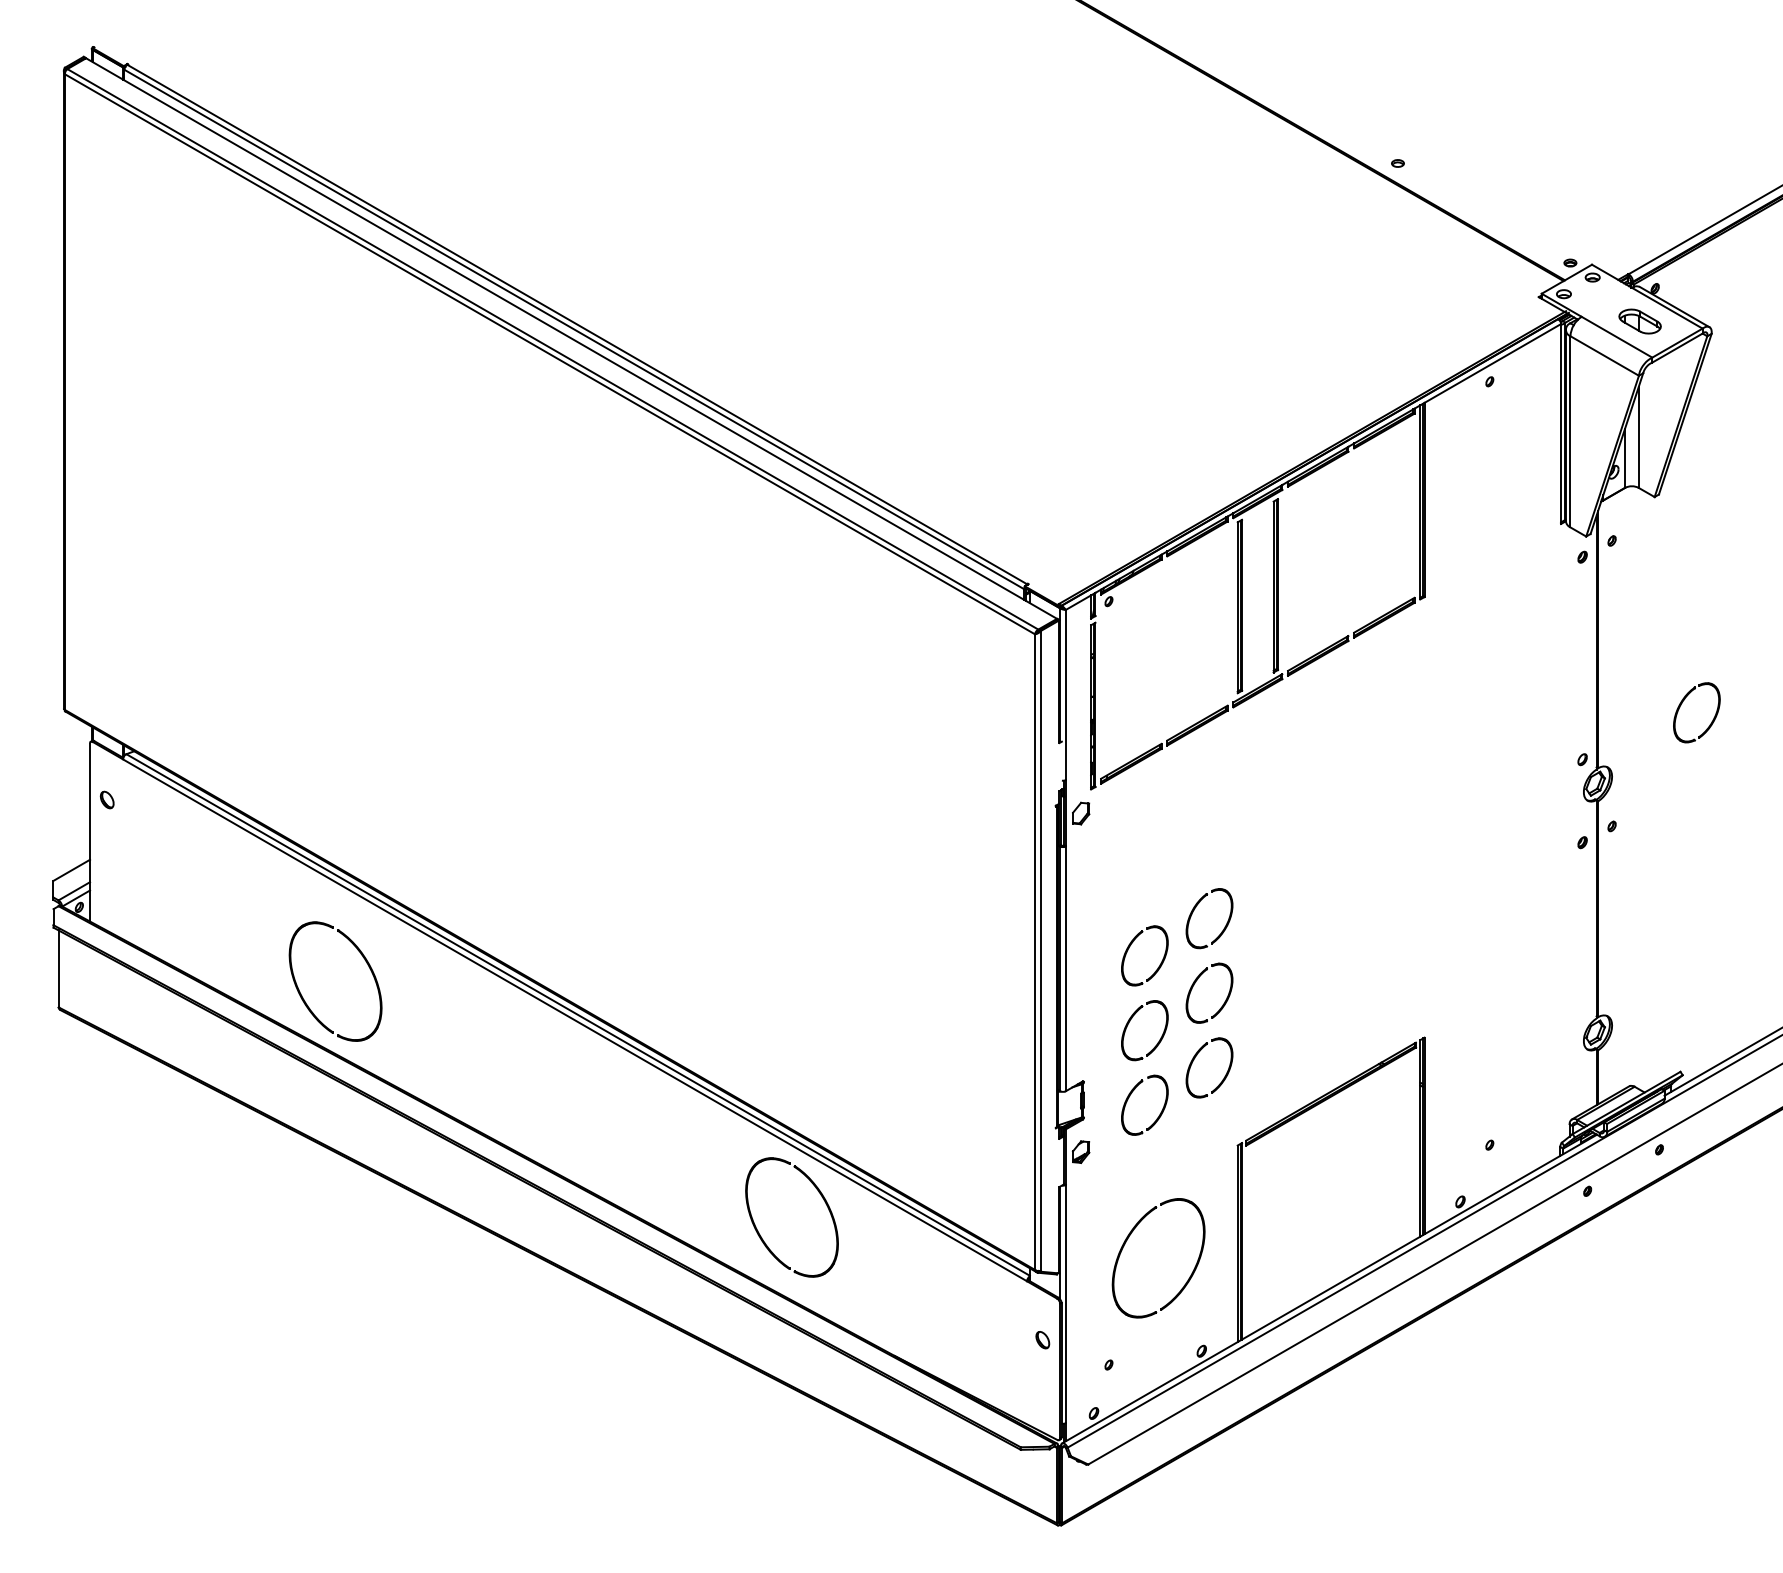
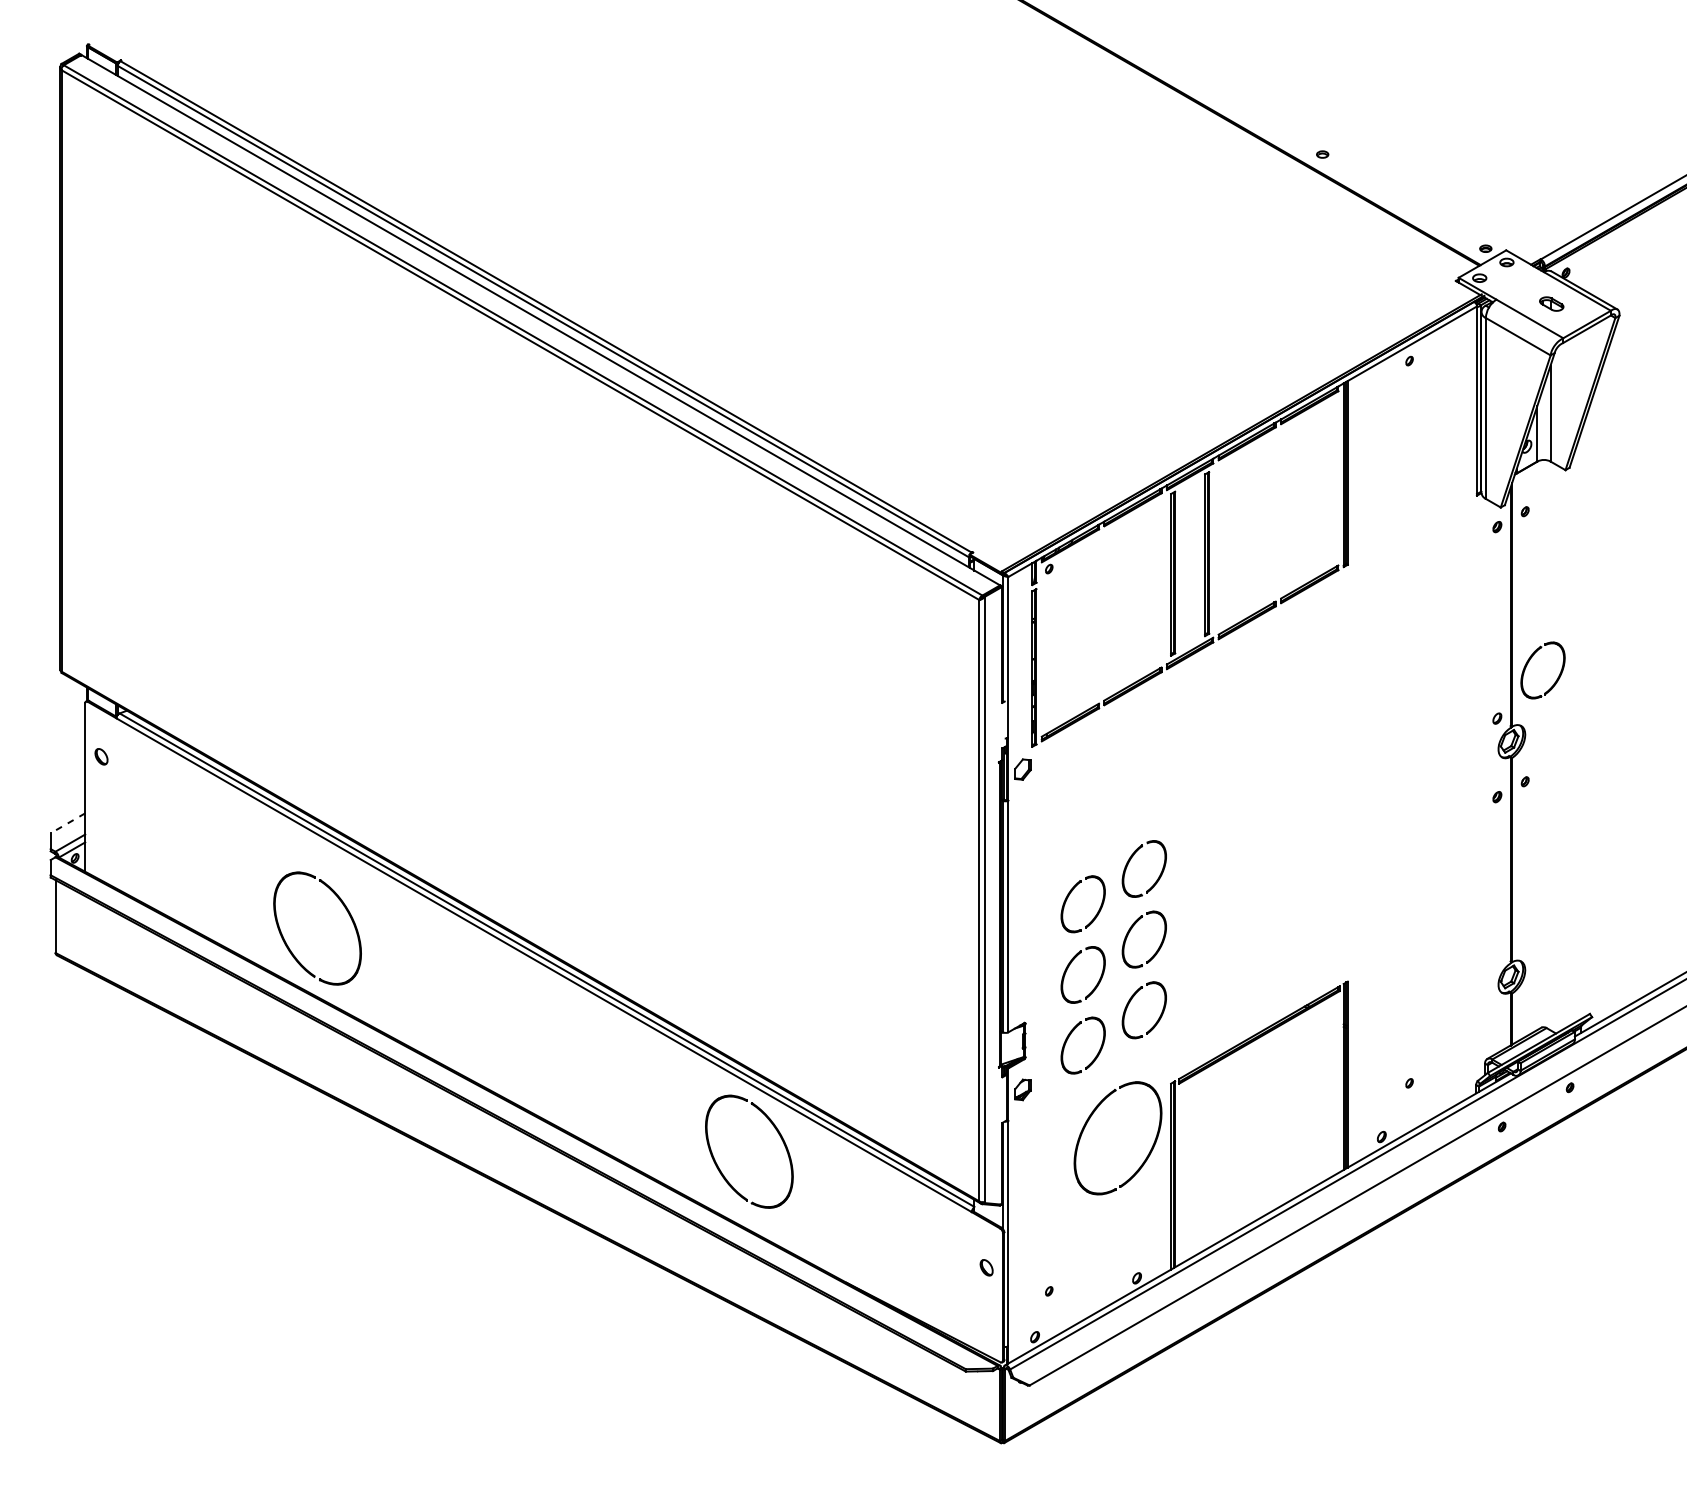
part: (1639, 321) -> (1551, 304), size x0.6
part: (1681, 705) -> (1528, 663), moved
line: (71, 870) -> (67, 823), solid -> dashed
part: (1126, 1242) -> (1087, 1123), moved

